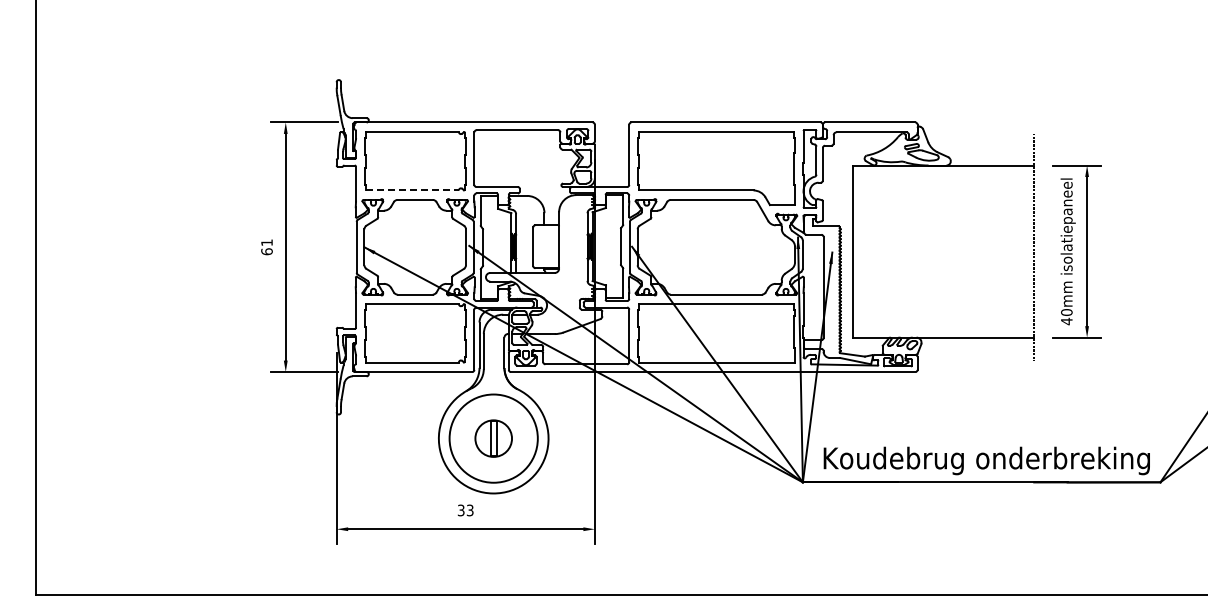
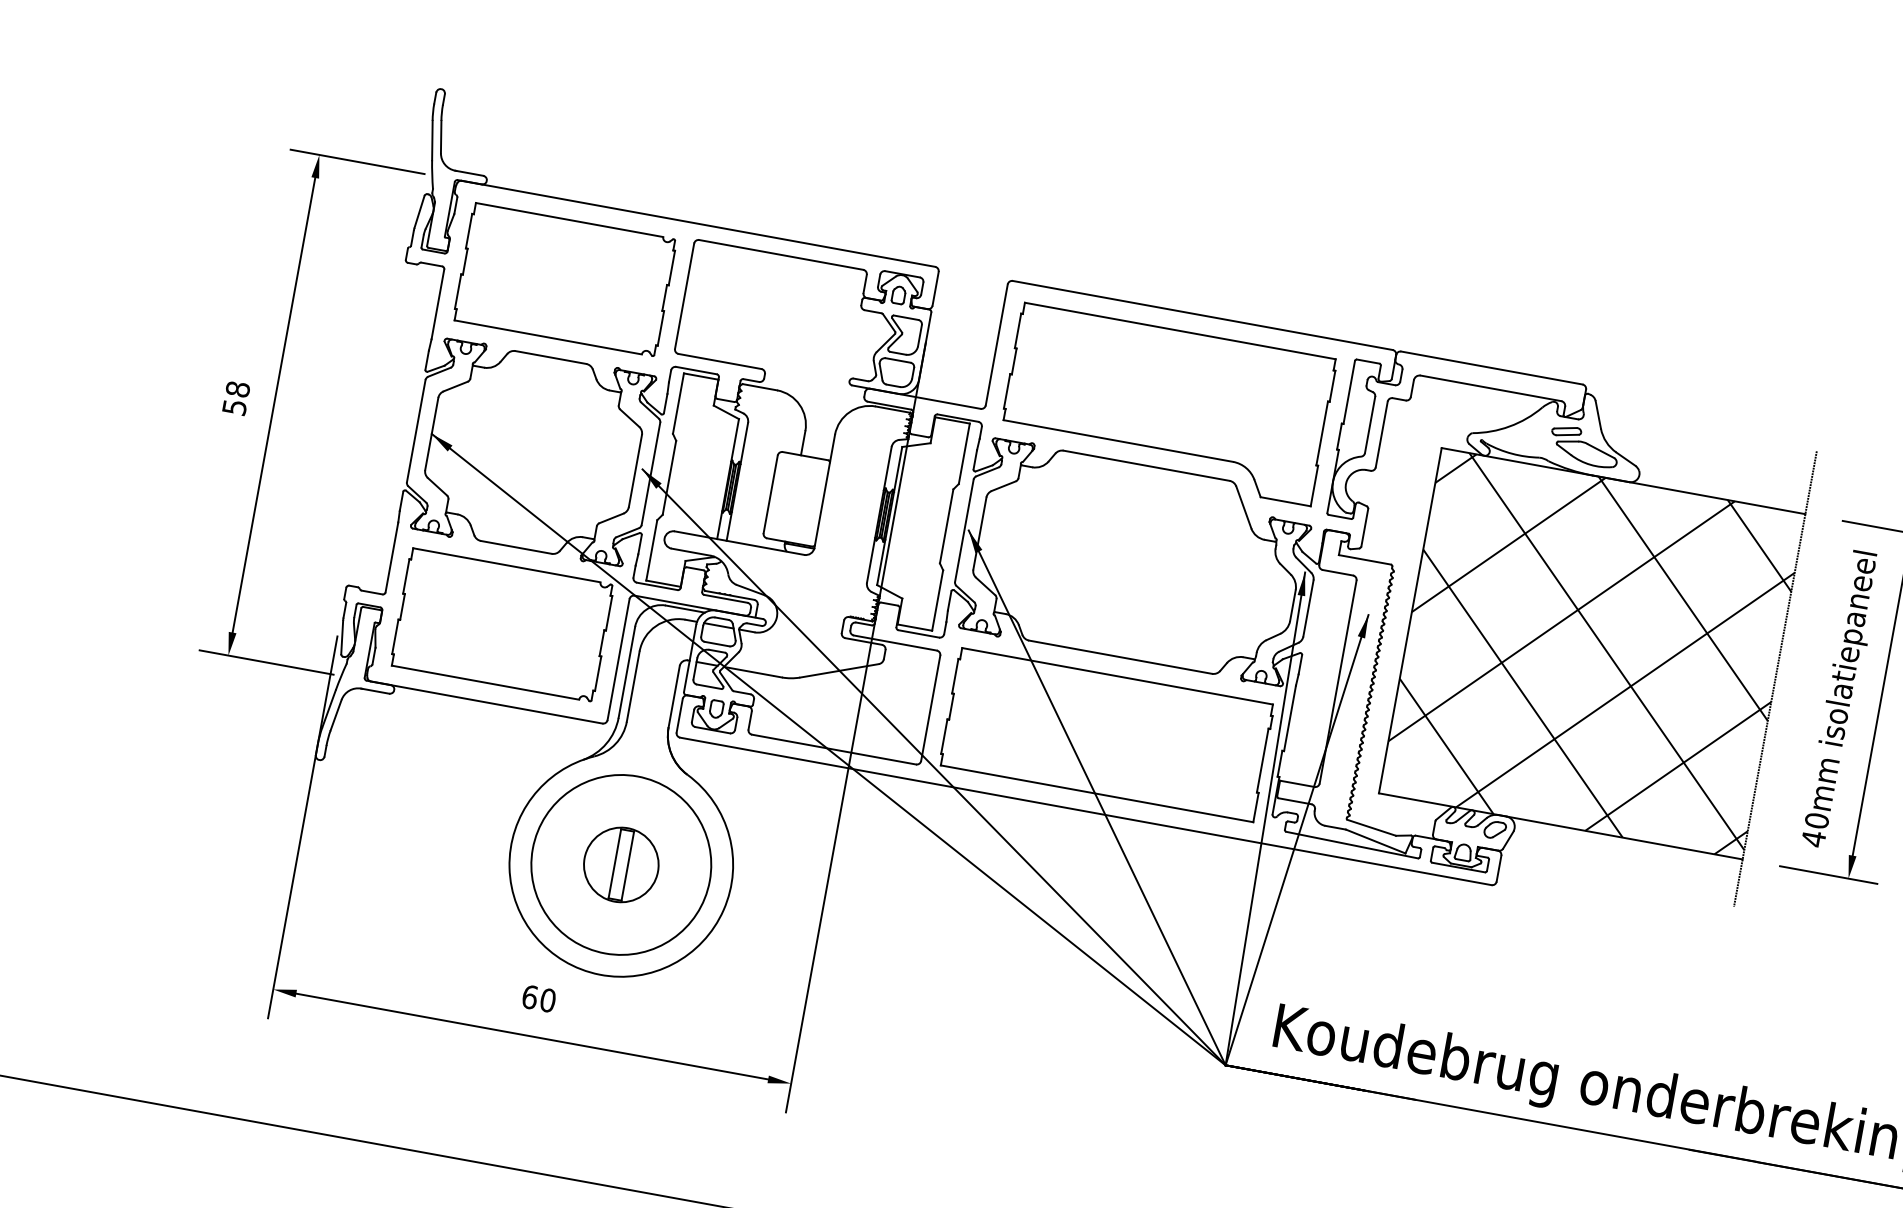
line: (412, 190) -> (548, 337), dashed -> solid
text: (266, 247) -> (235, 398), 61 -> 58
hatch: (943, 251) -> (1591, 653), added
text: (465, 510) -> (538, 998), 33 -> 60

